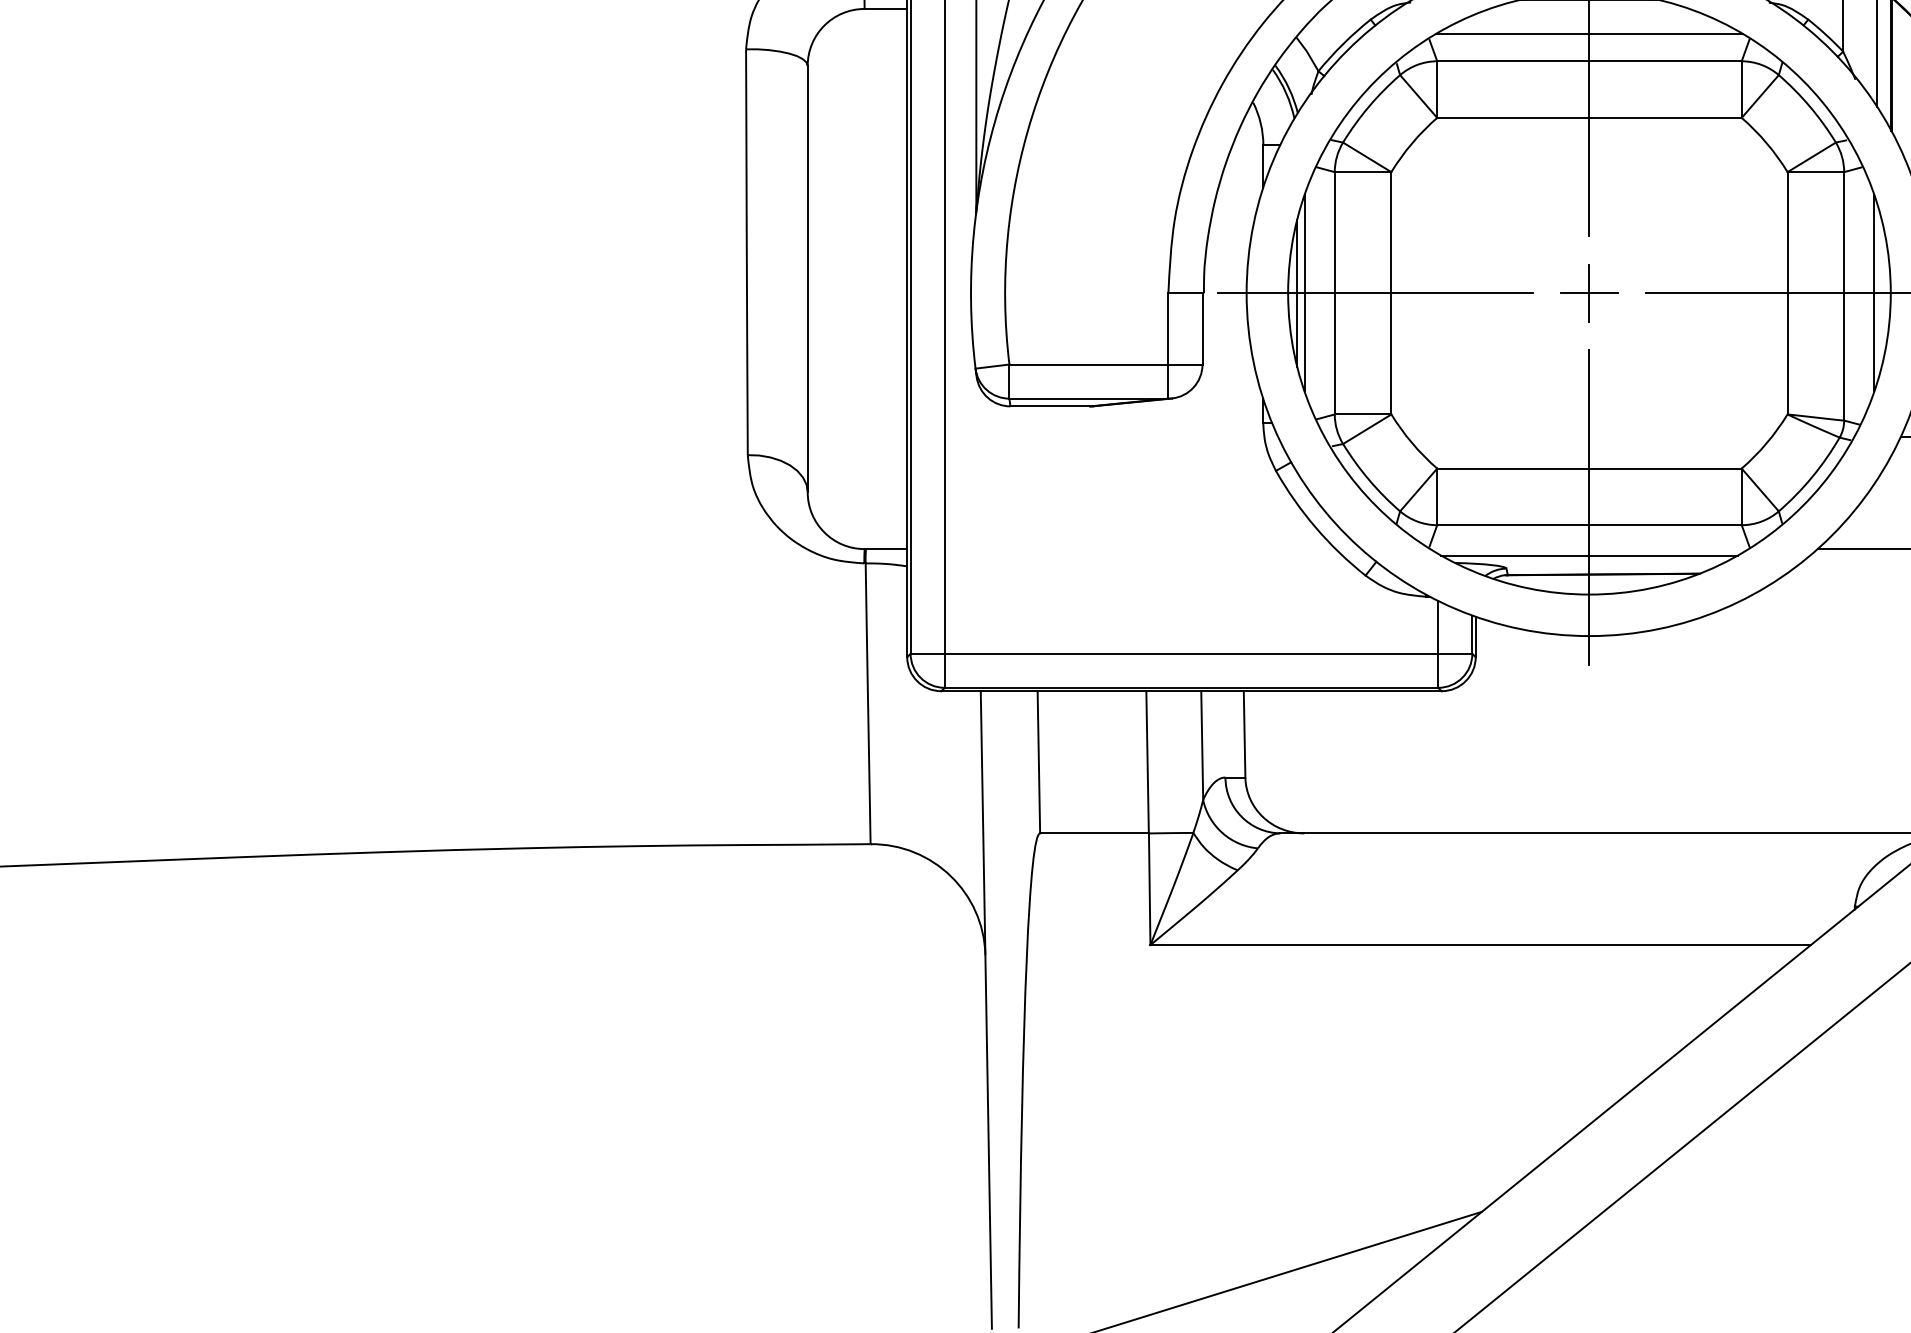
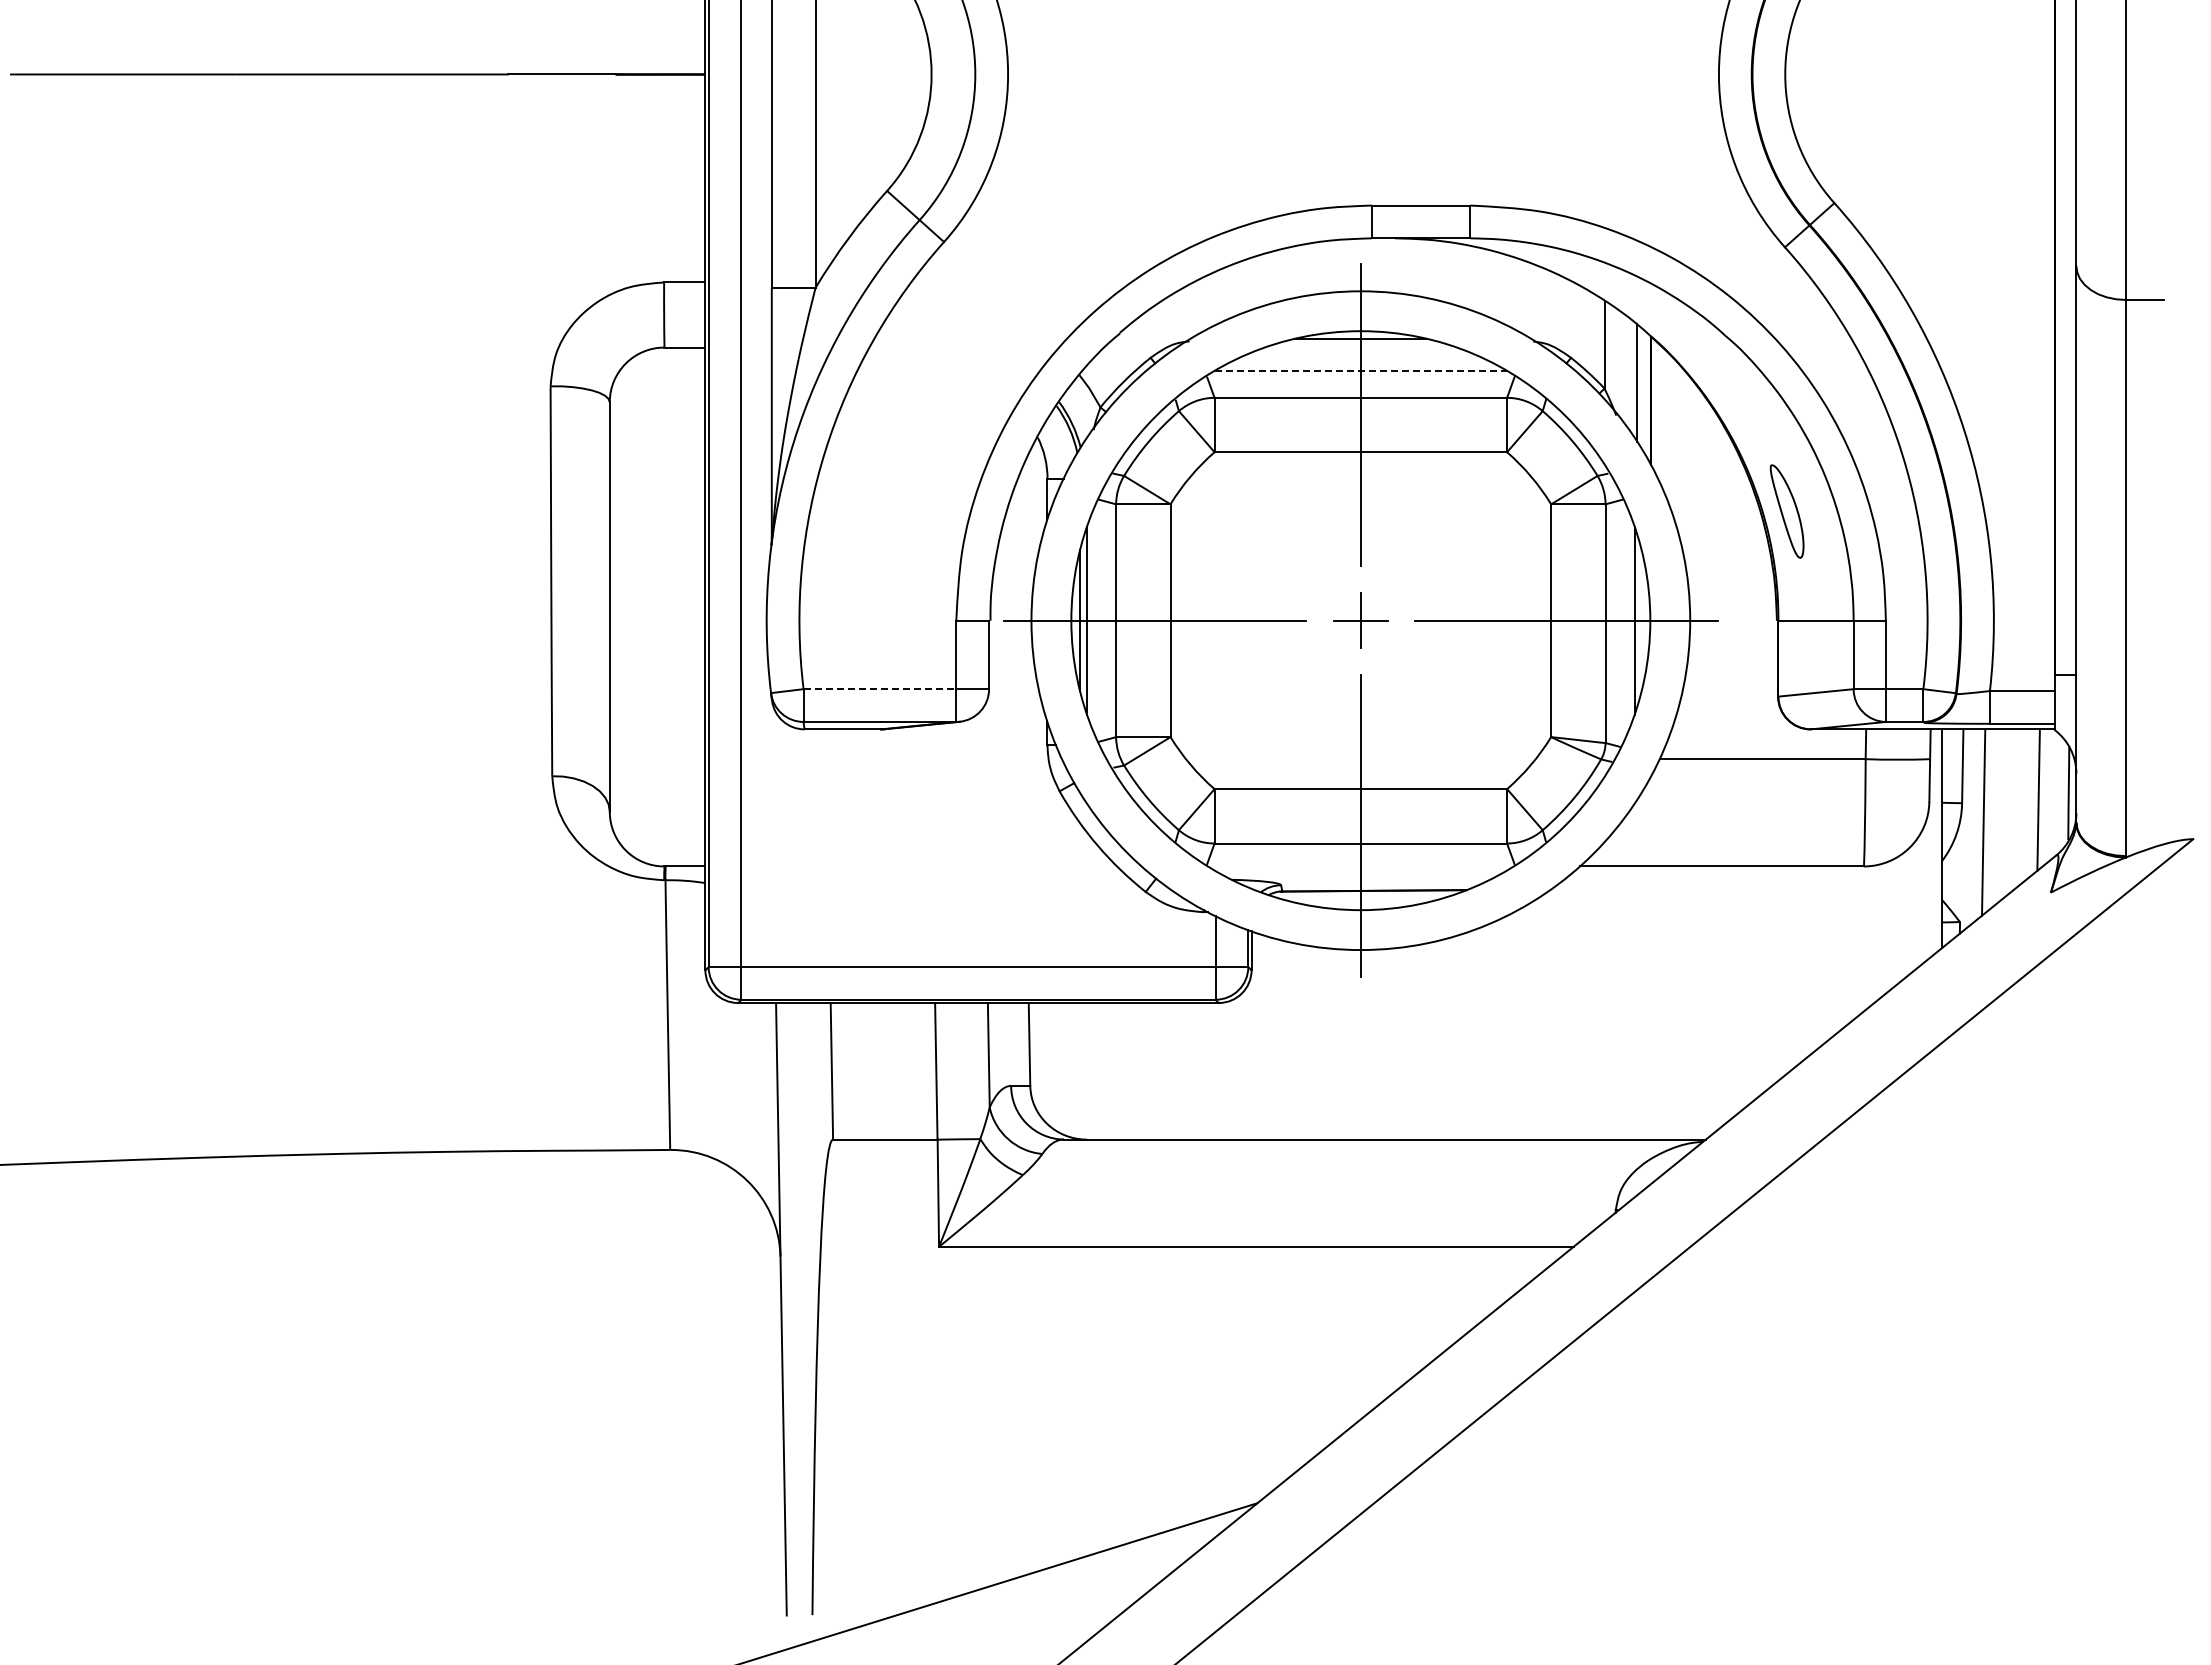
line: (1589, 33) -> (1360, 371), solid -> dashed
line: (1089, 364) -> (880, 689), solid -> dashed
line: (1589, 555) -> (1360, 872), removed

